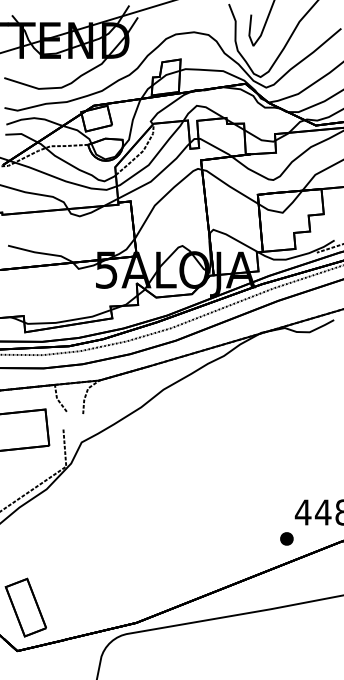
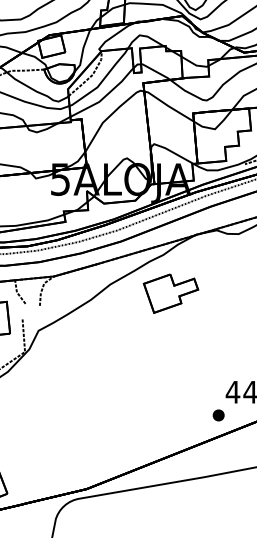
part: (232, 400) -> (170, 293), added

